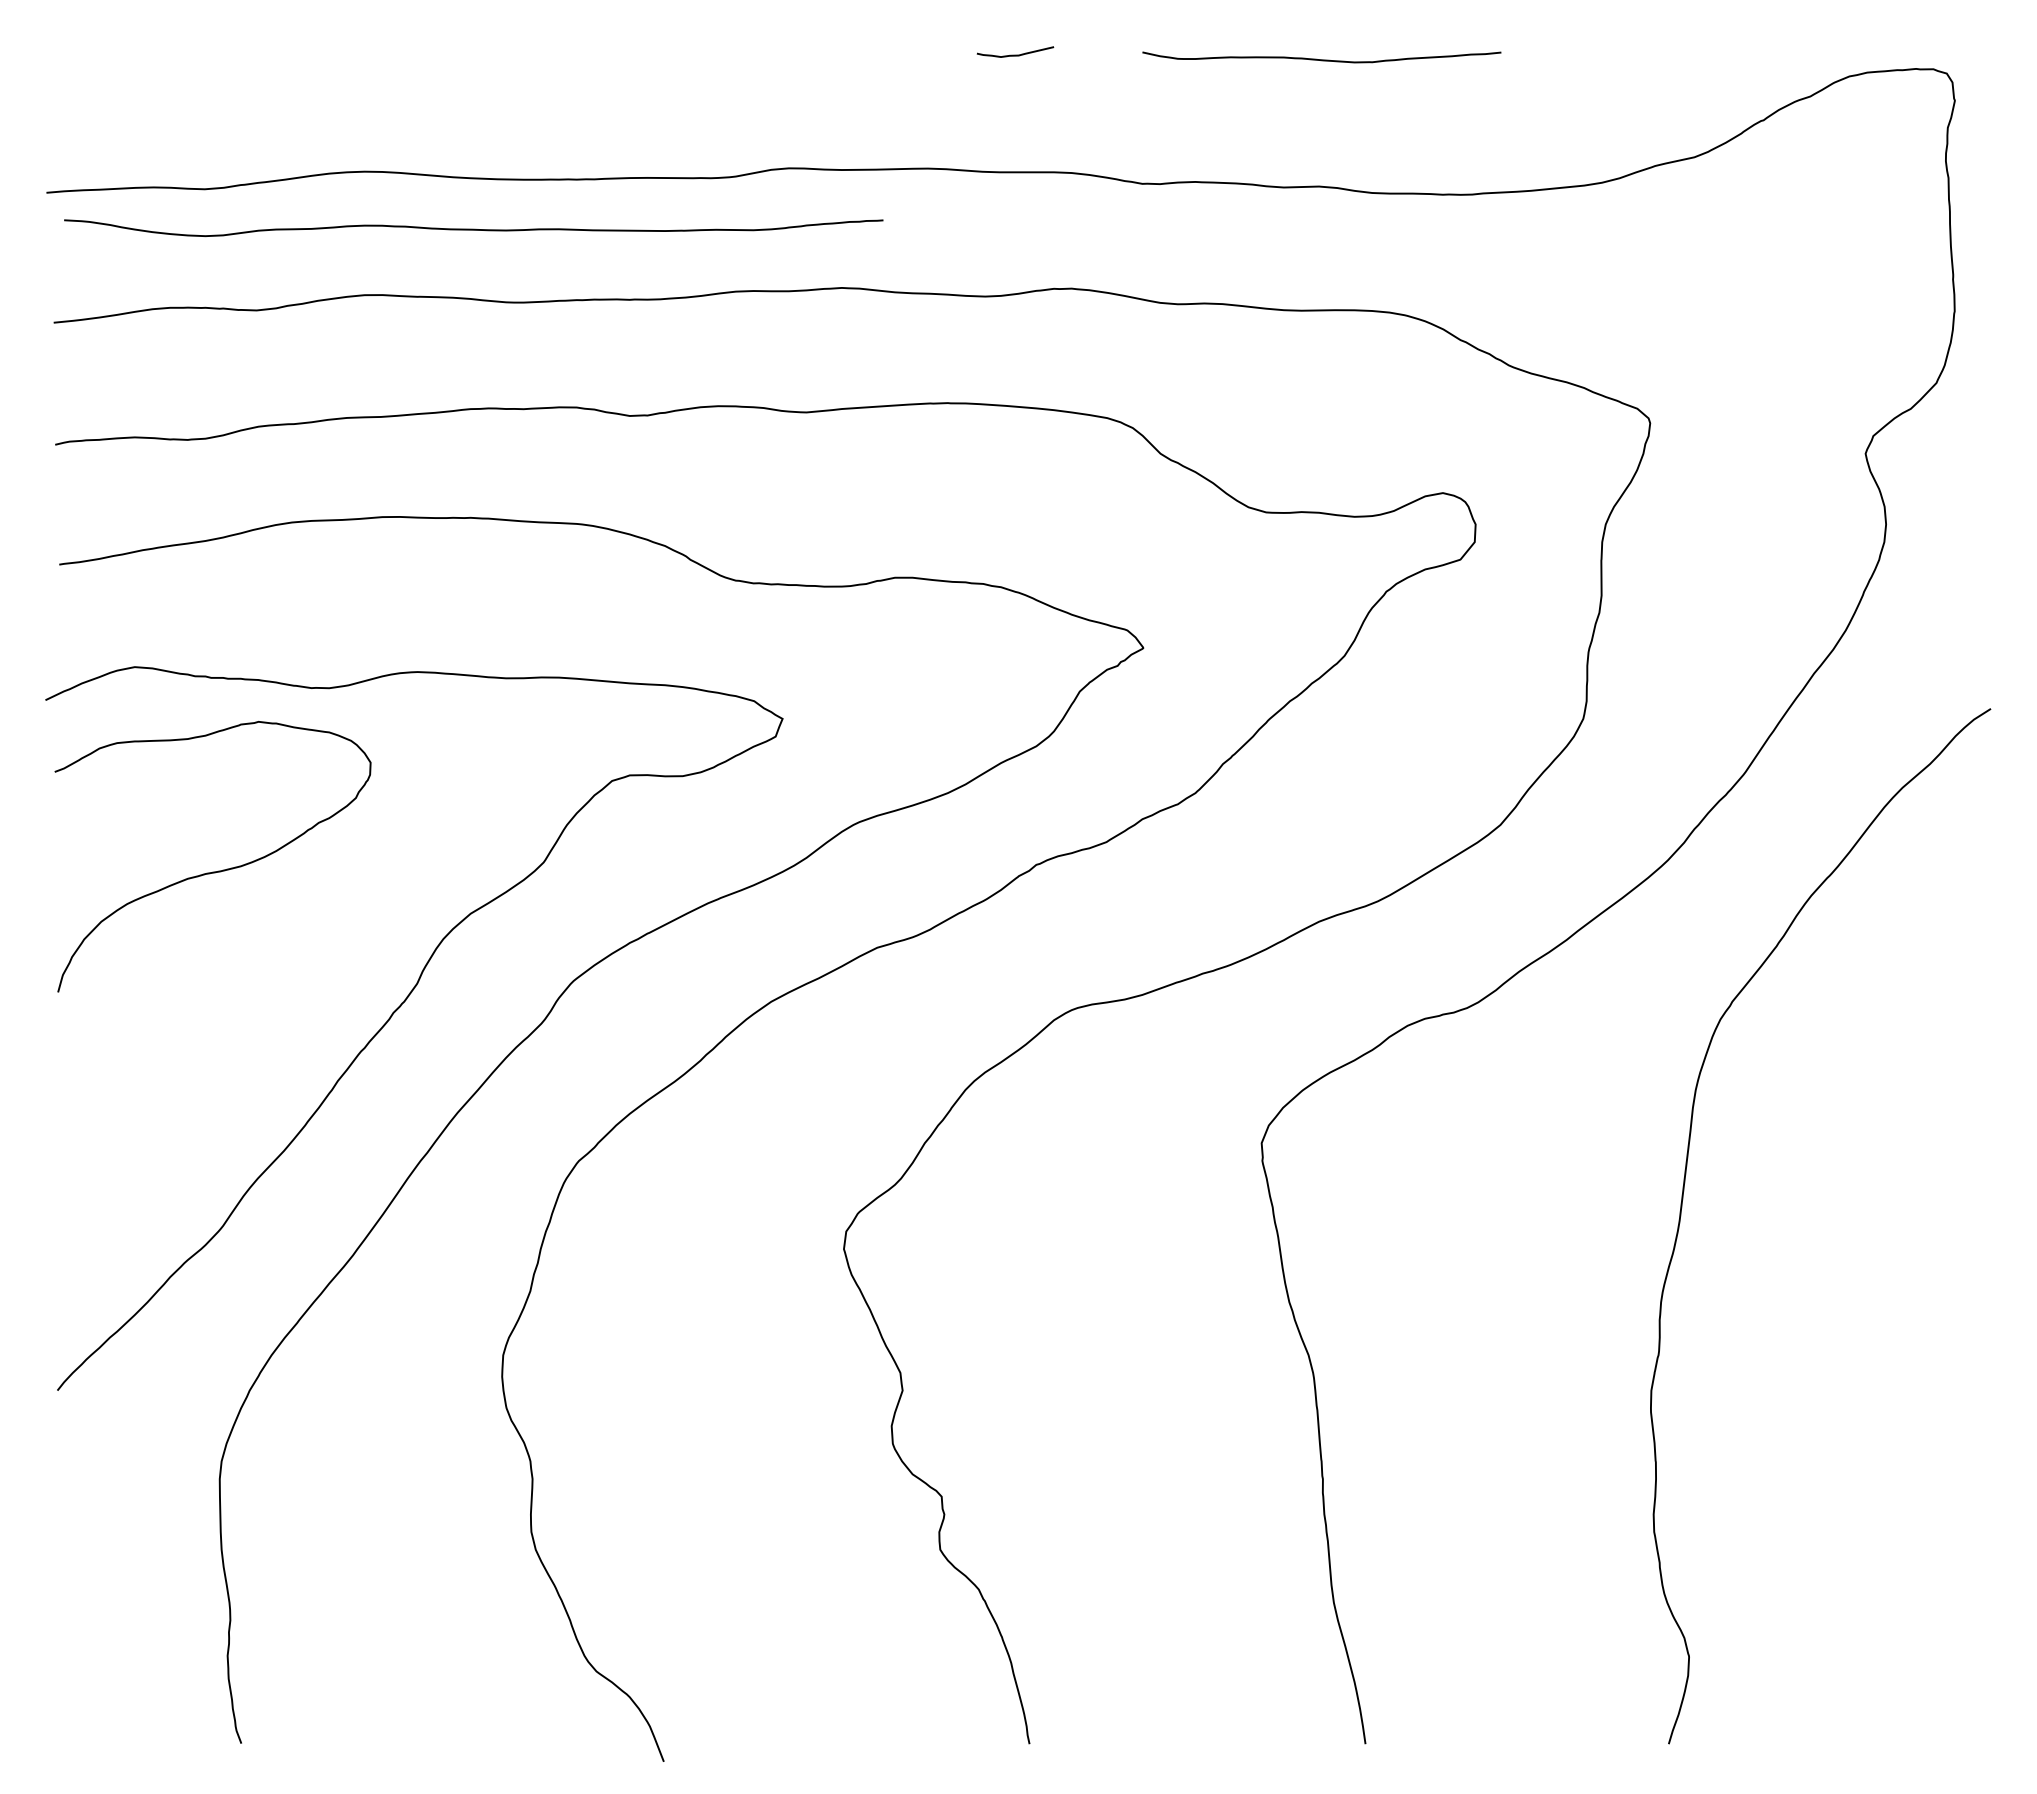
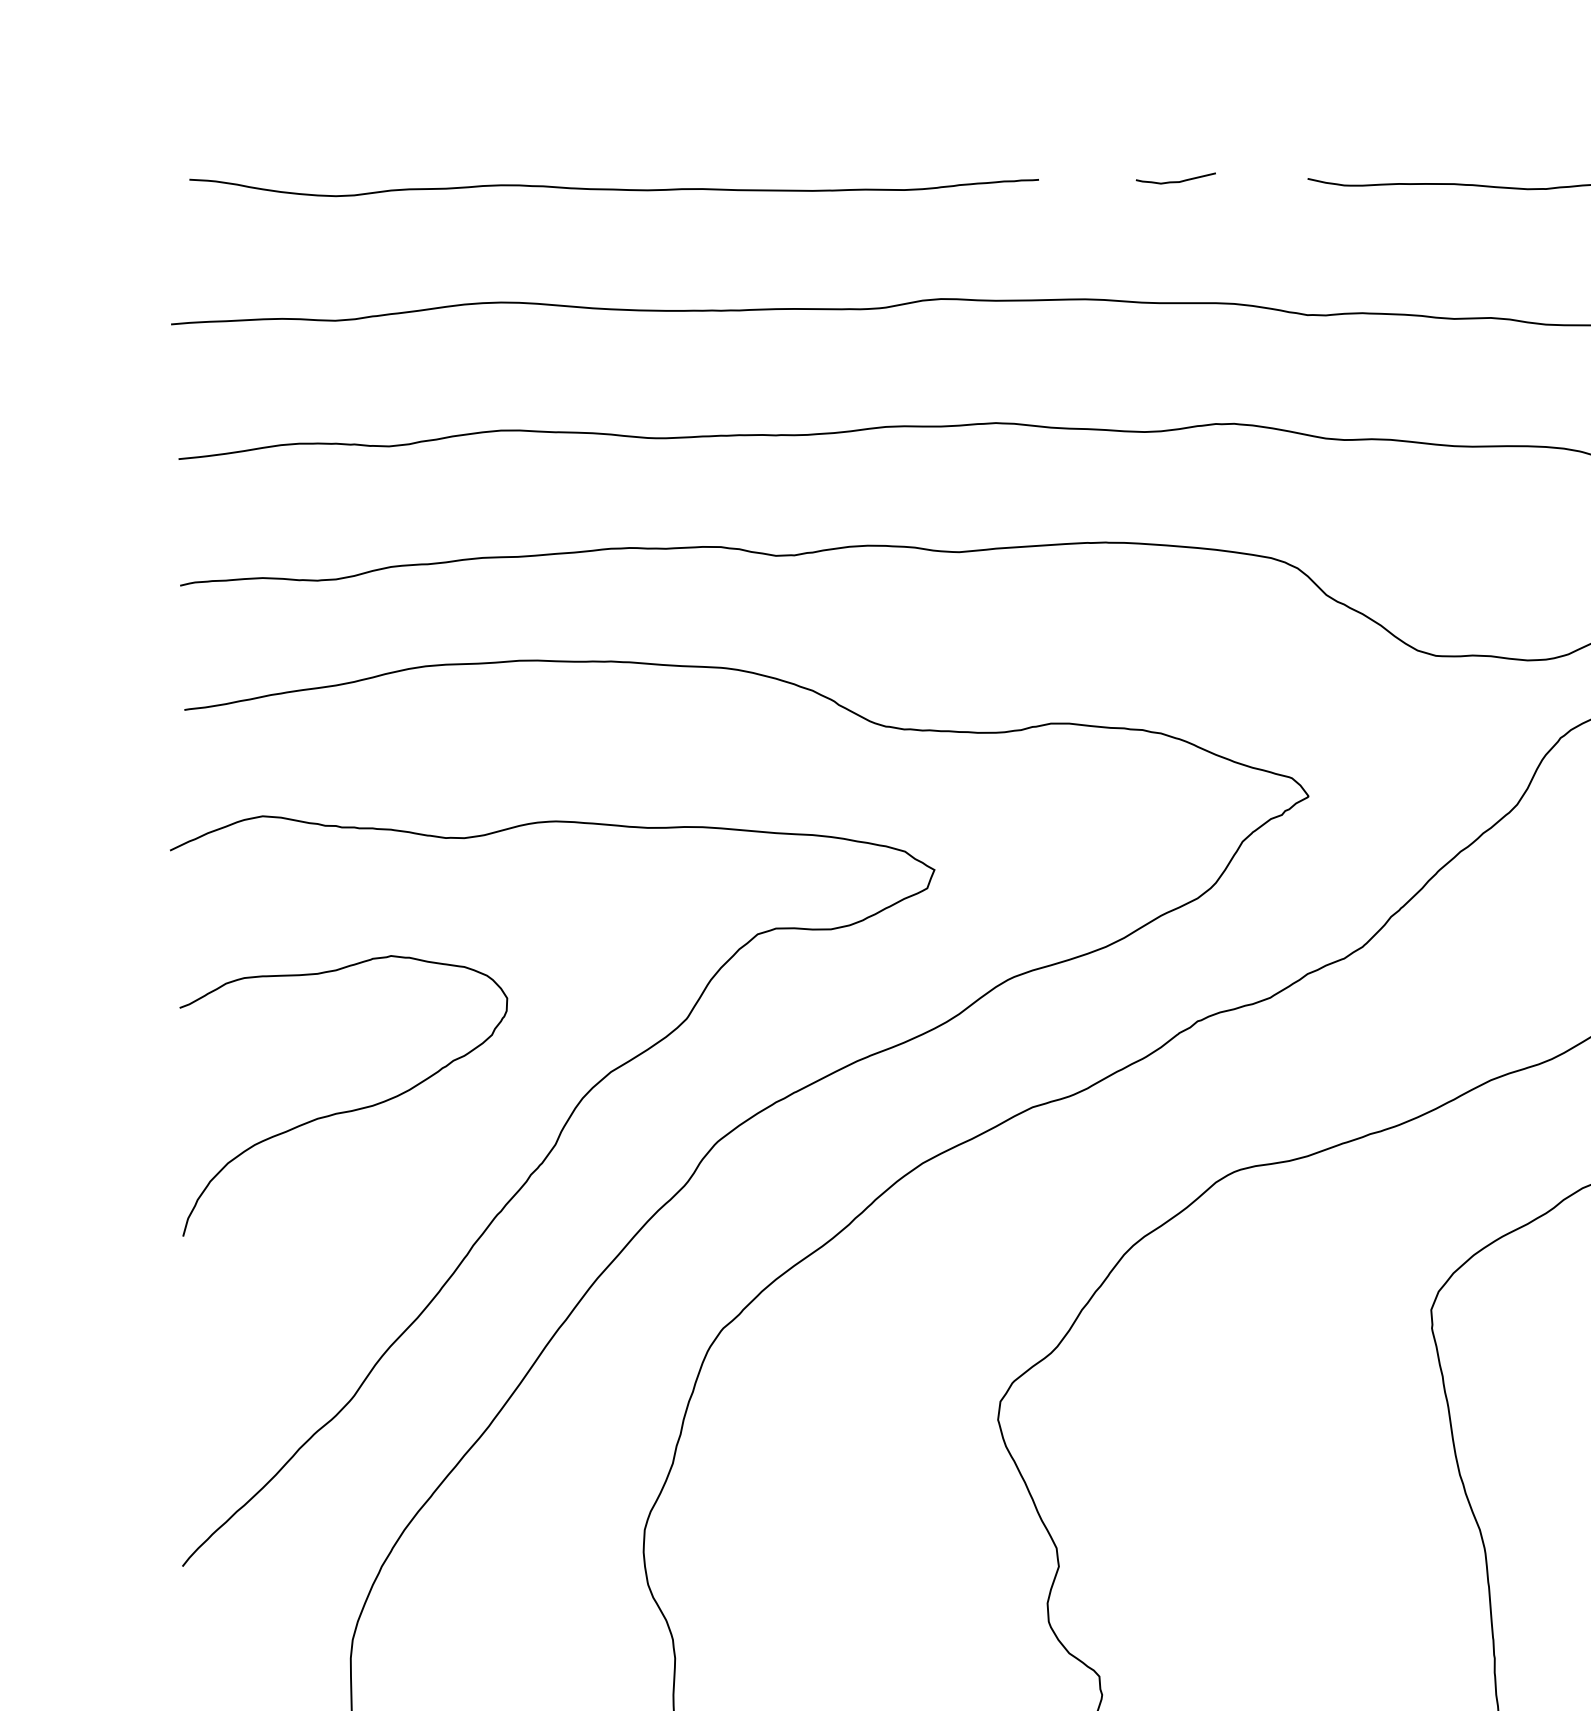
curve: (473, 228) -> (613, 188), moved
curve: (212, 871) -> (343, 1111), moved

